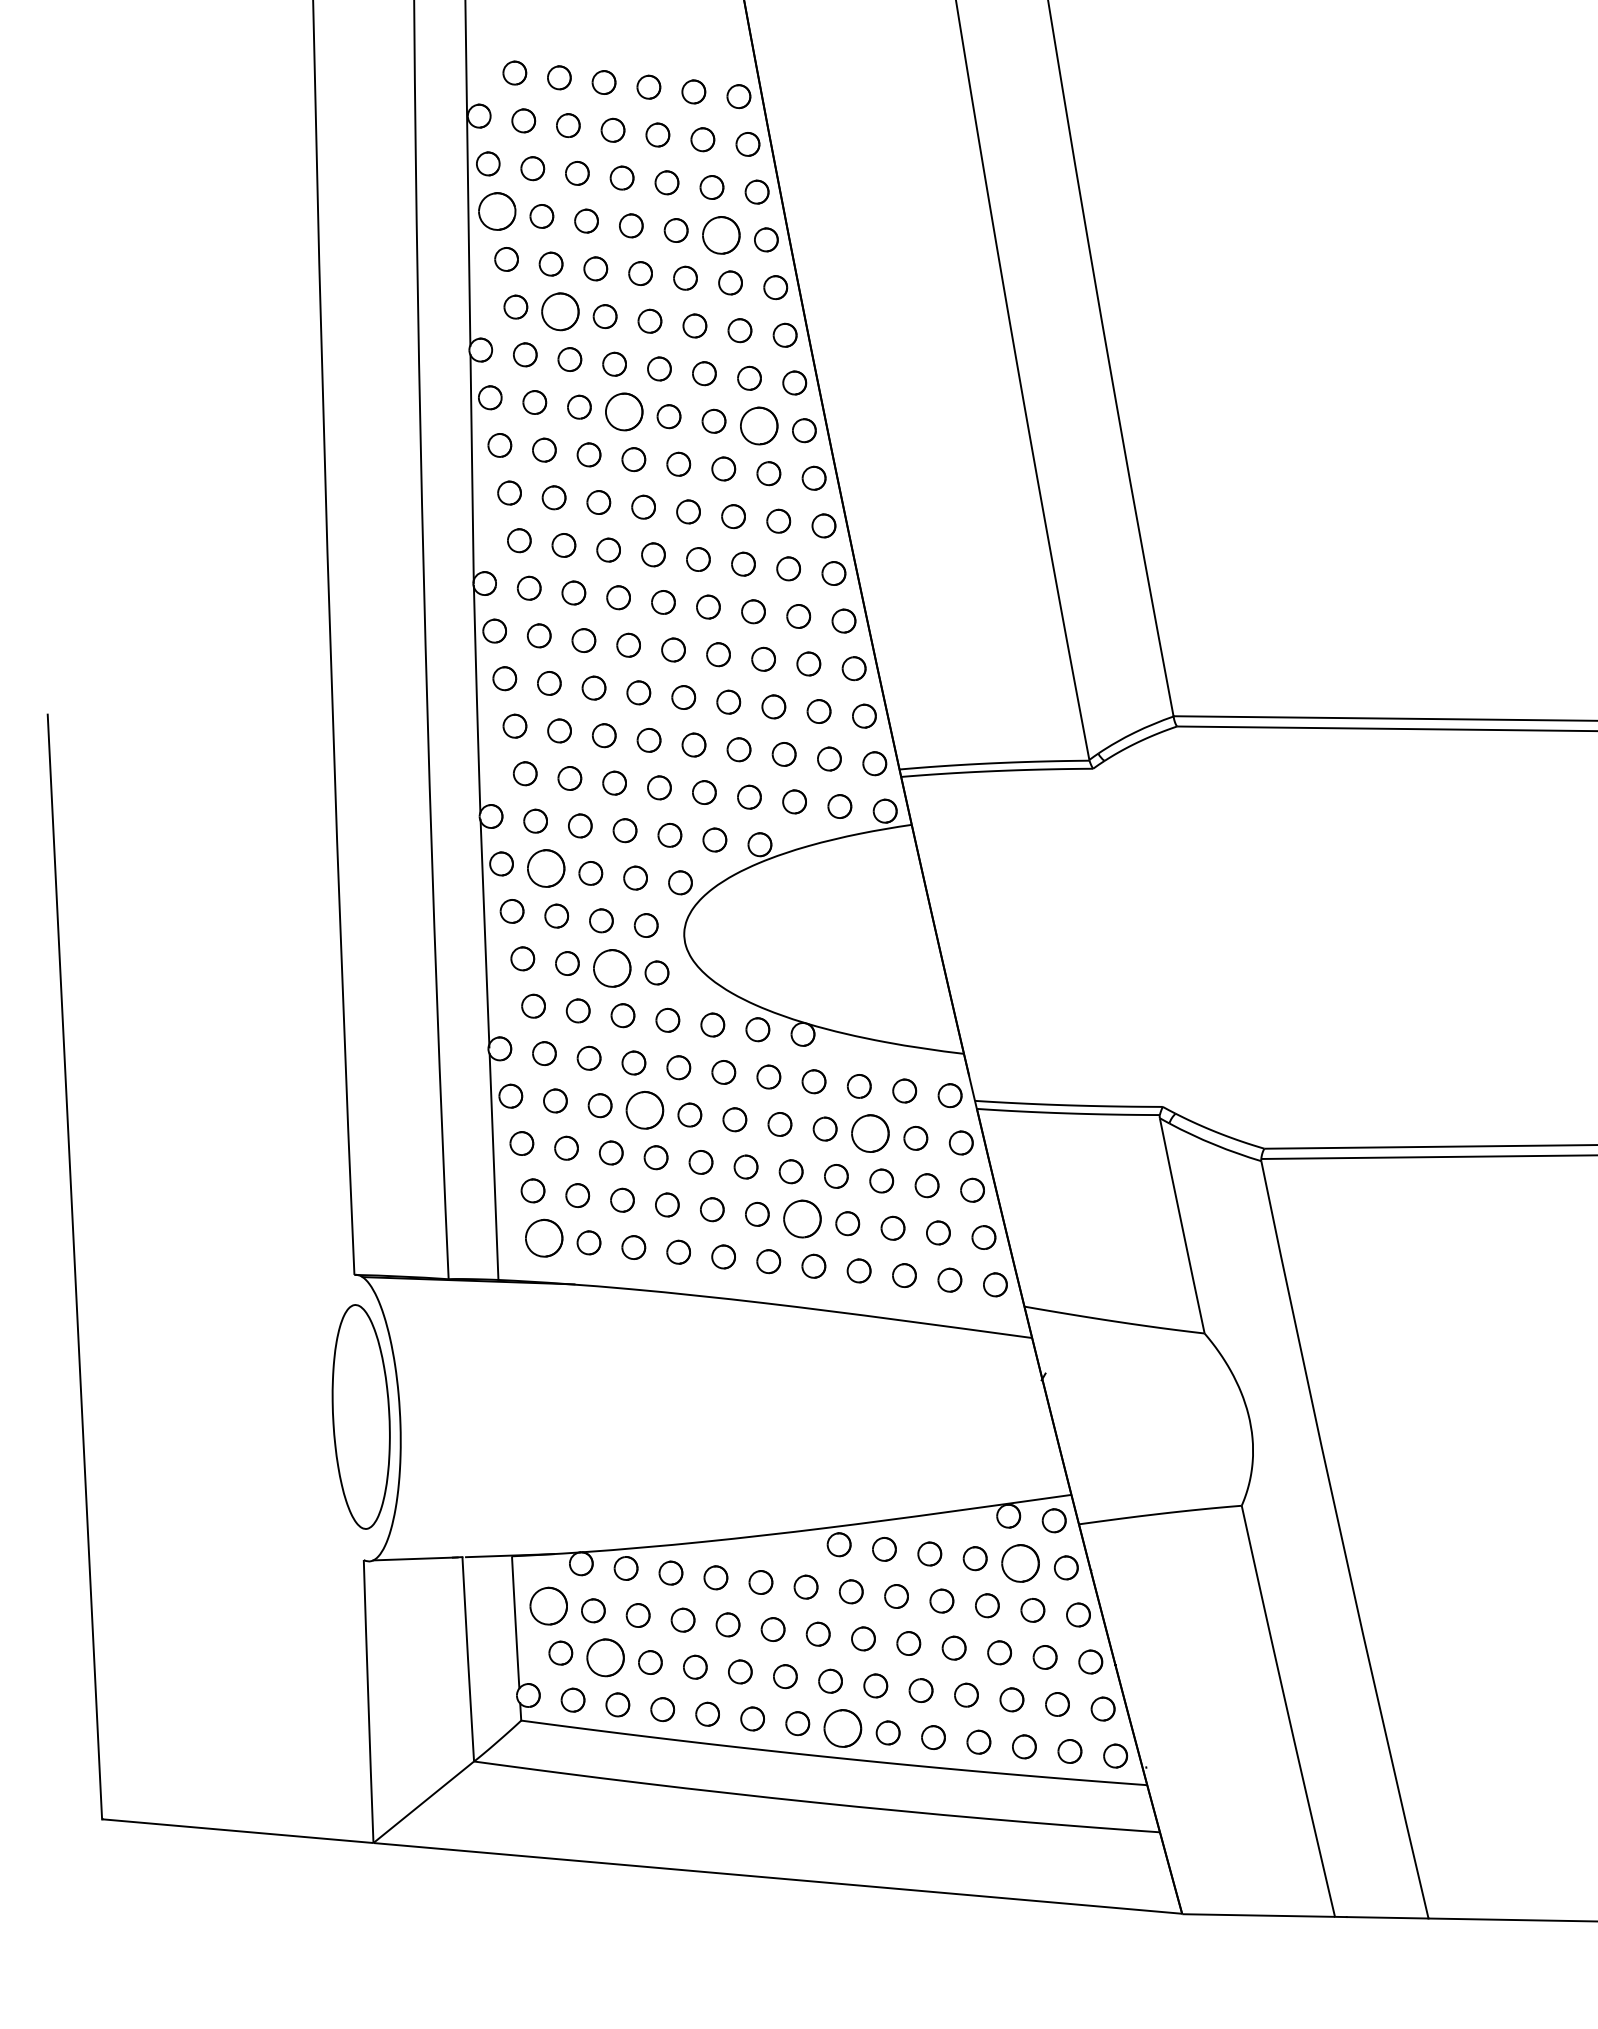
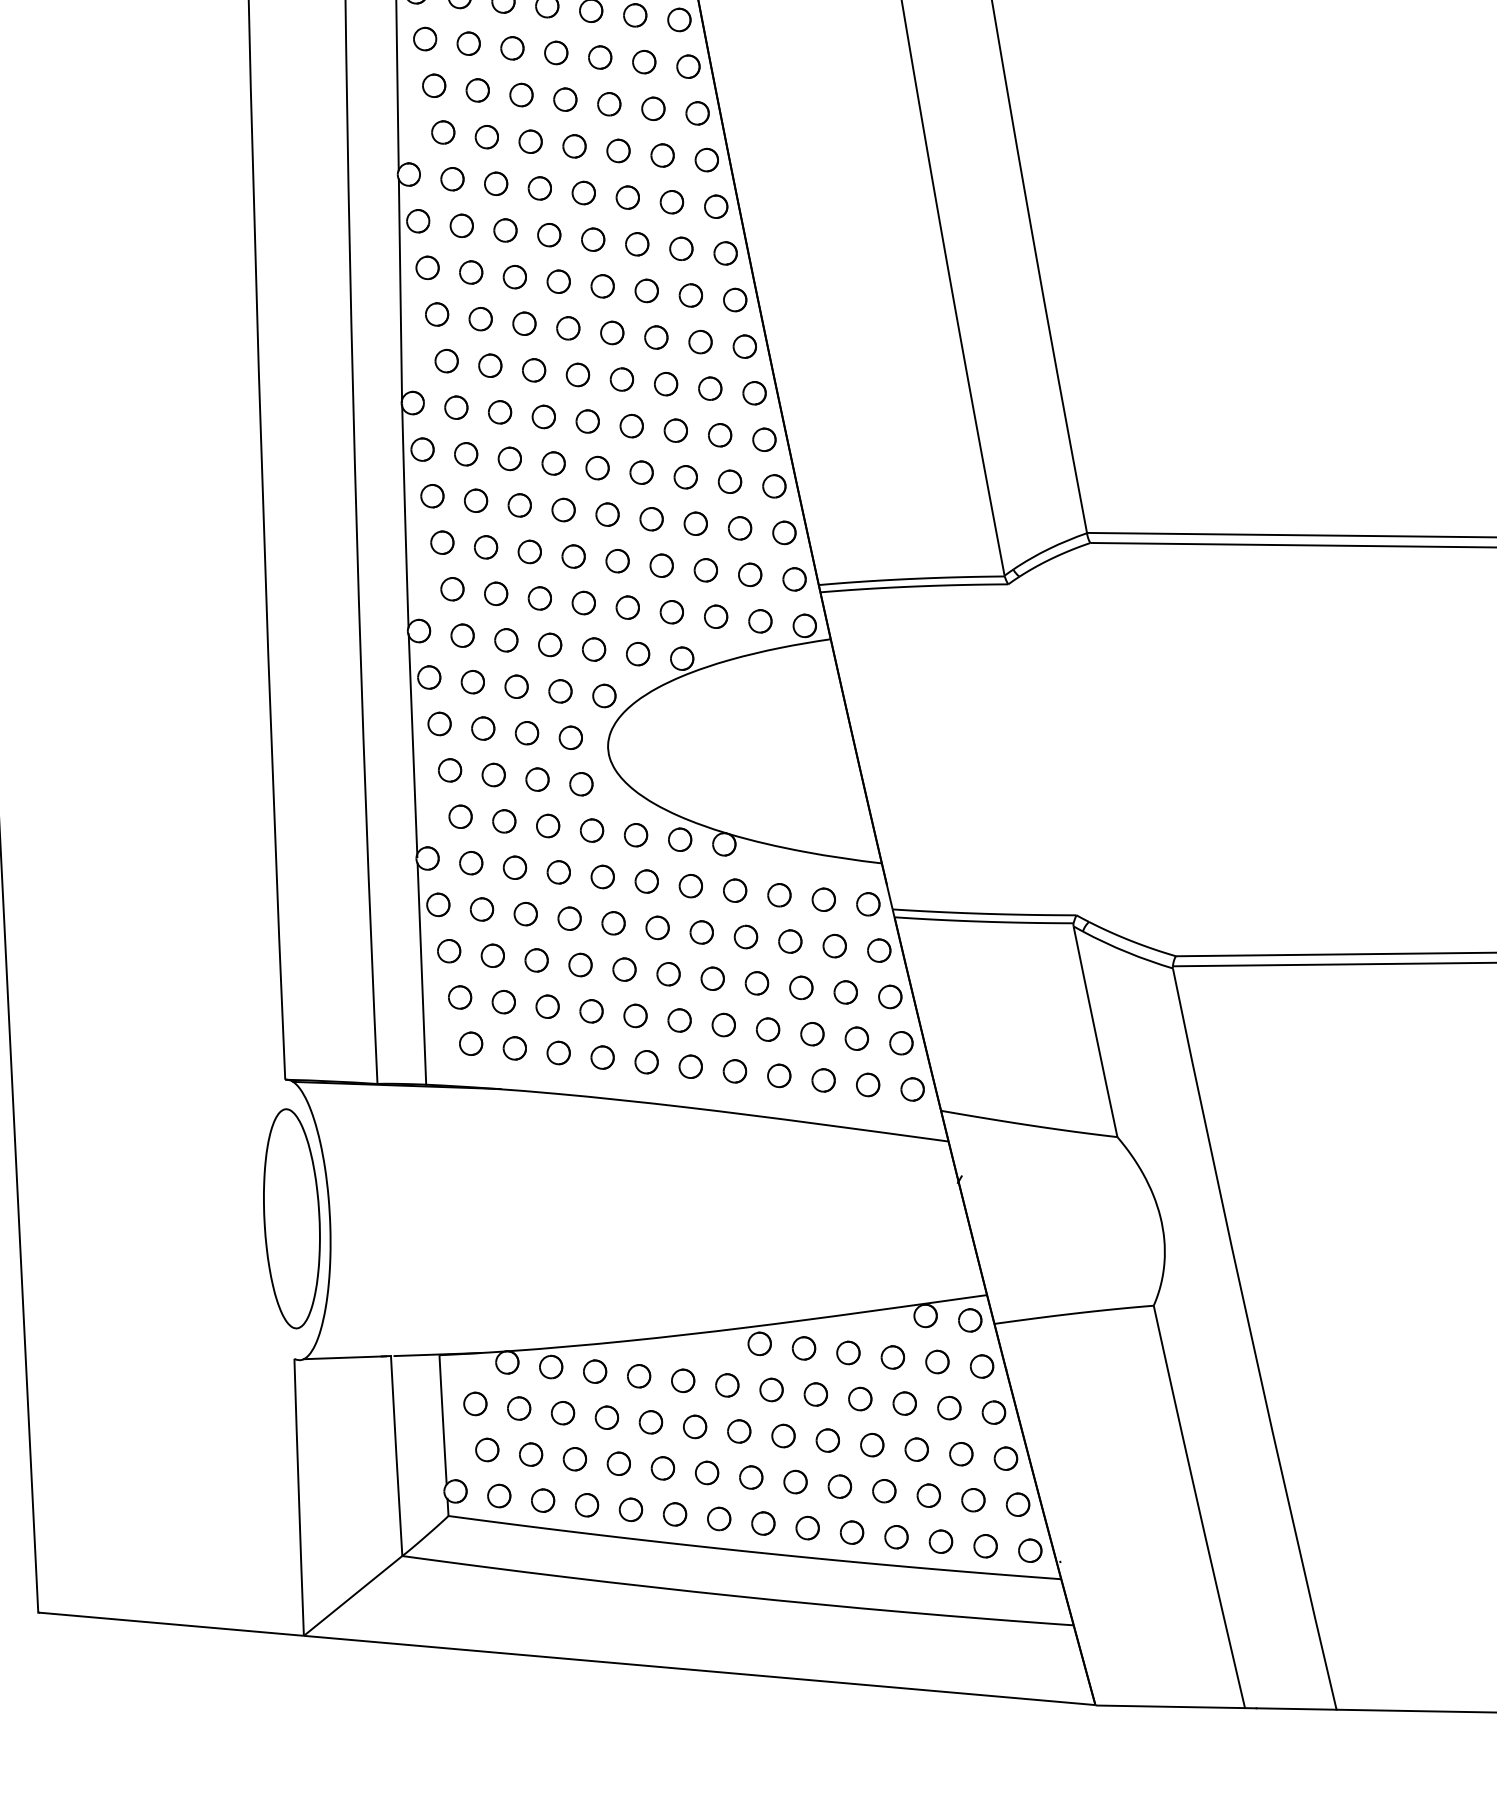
part: (497, 211) -> (425, 38), size x0.62
part: (720, 234) -> (643, 61), size x0.62
part: (560, 311) -> (486, 136), size x0.62
part: (623, 411) -> (548, 234), size x0.62
part: (758, 425) -> (680, 248), size x0.62
part: (545, 868) -> (472, 681), size x0.62
part: (611, 967) -> (536, 778), size x0.62
part: (644, 1110) -> (569, 918), size x0.62
part: (870, 1133) -> (790, 941), size x0.62
part: (802, 1218) -> (723, 1024), size x0.62
part: (544, 1237) -> (471, 1043), size x0.62
part: (1020, 1562) -> (937, 1361), size x0.62
part: (548, 1605) -> (475, 1403), size x0.62
part: (605, 1657) -> (531, 1454), size x0.62
part: (842, 1727) -> (762, 1522), size x0.62

